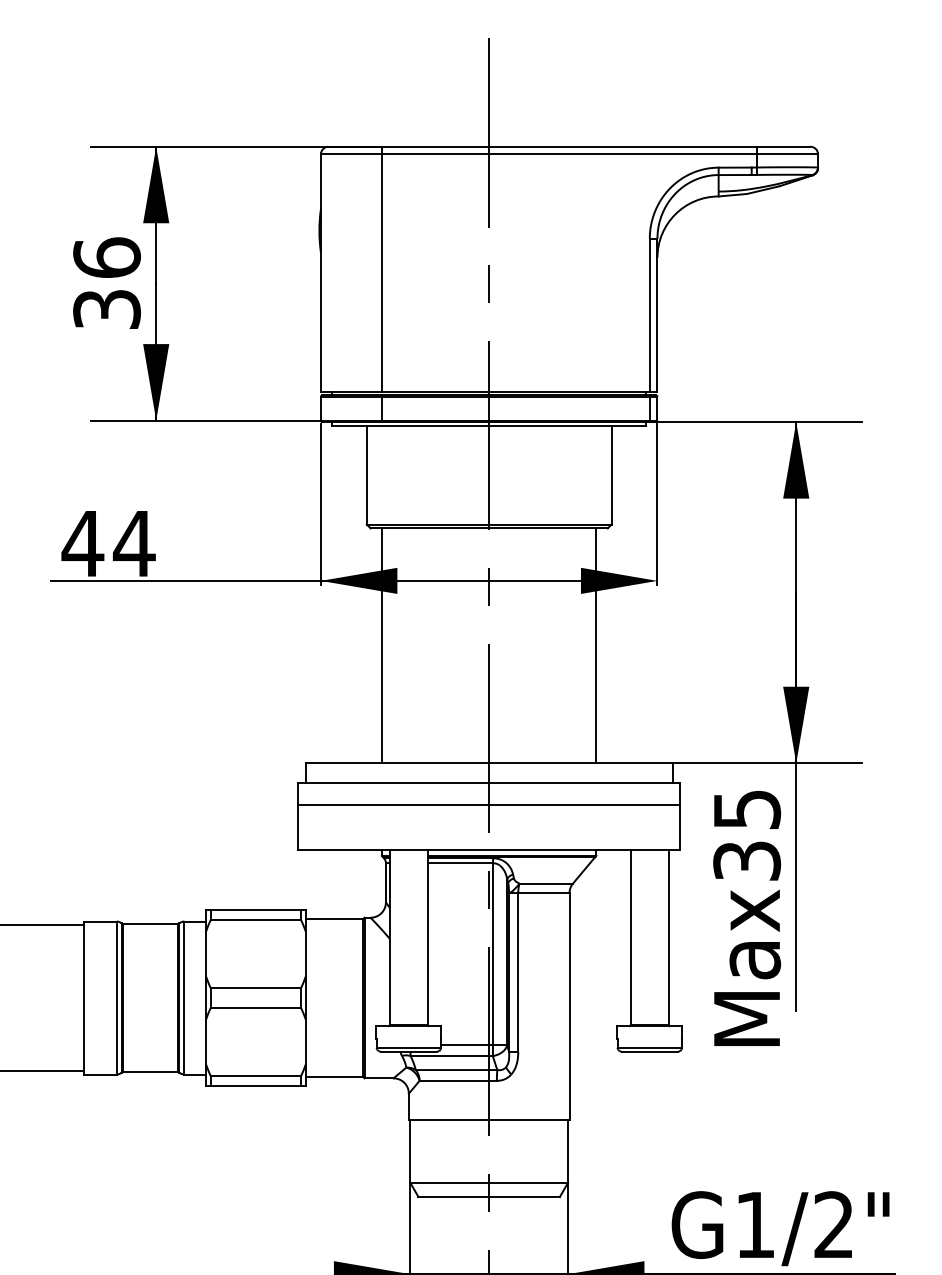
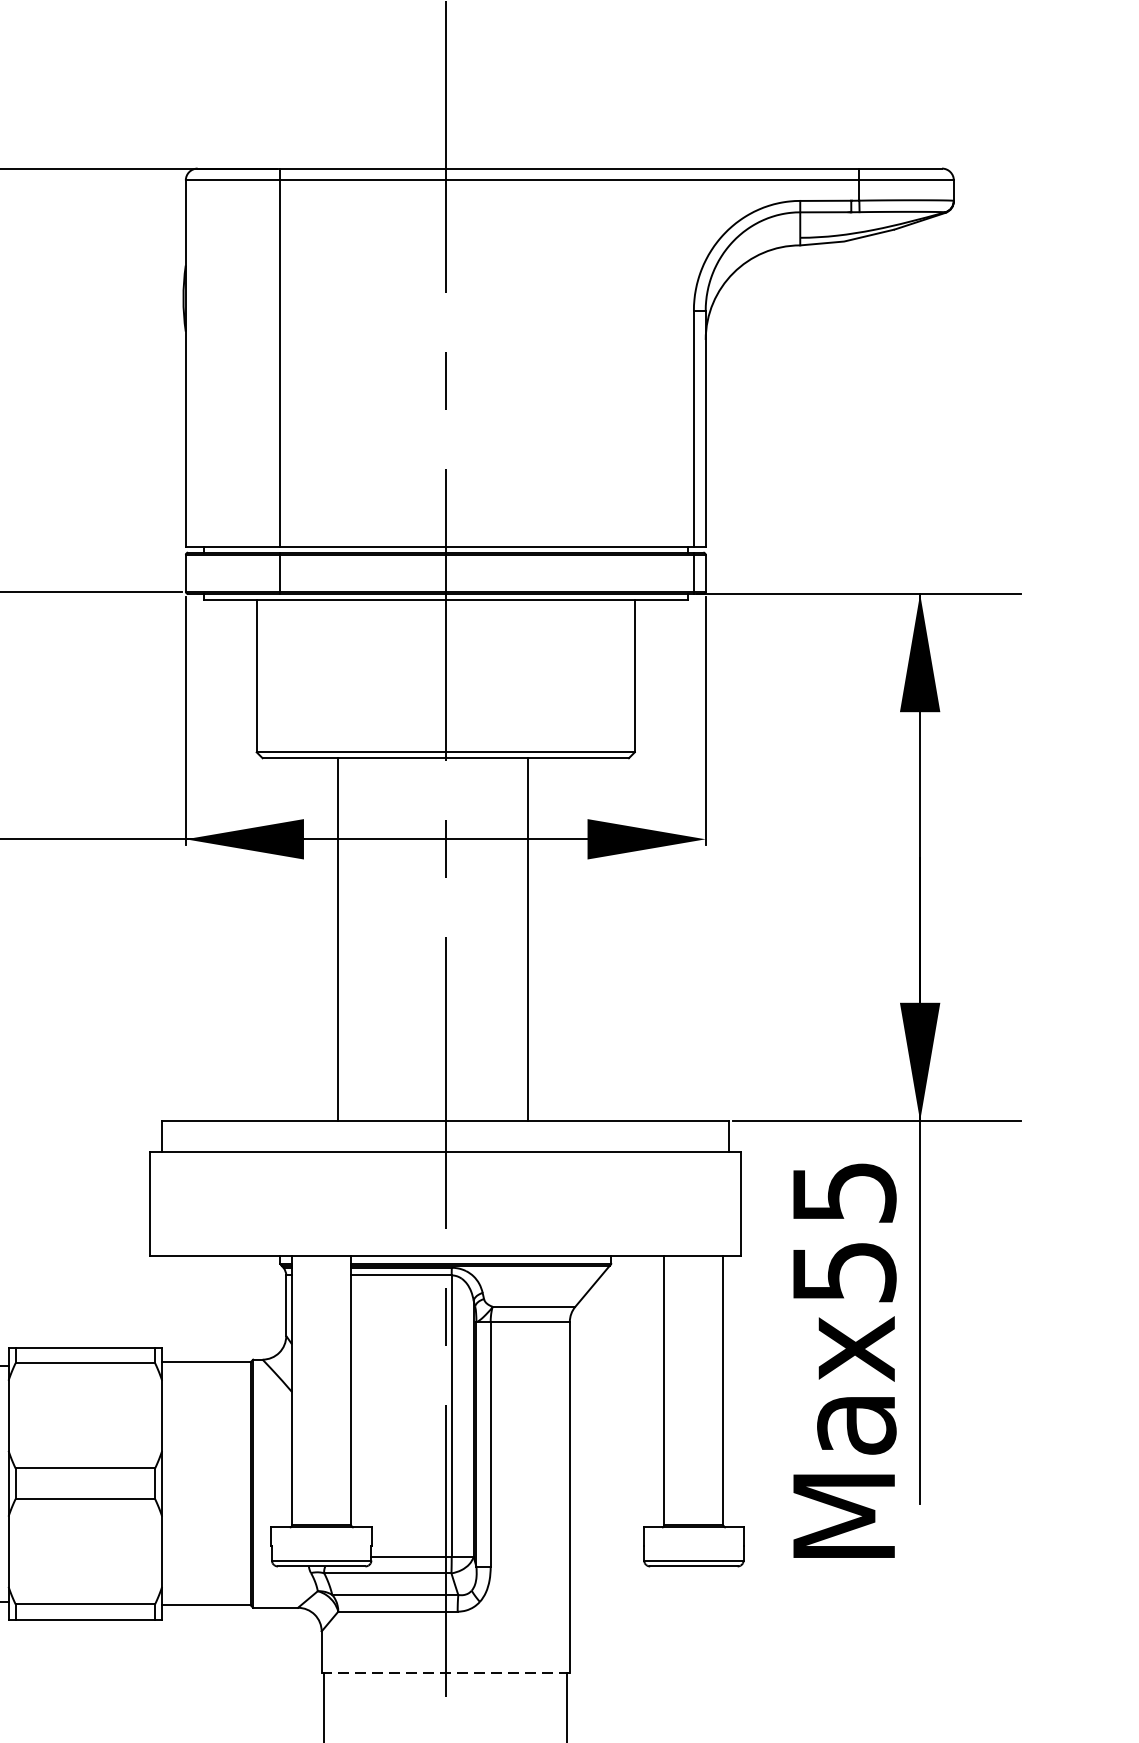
line: (382, 645) -> (338, 939), moved
line: (596, 645) -> (528, 939), moved
line: (488, 804) -> (444, 1184), removed
text: (746, 860) -> (843, 1271), Max35 -> Max55
line: (488, 1120) -> (444, 1672), solid -> dashed

